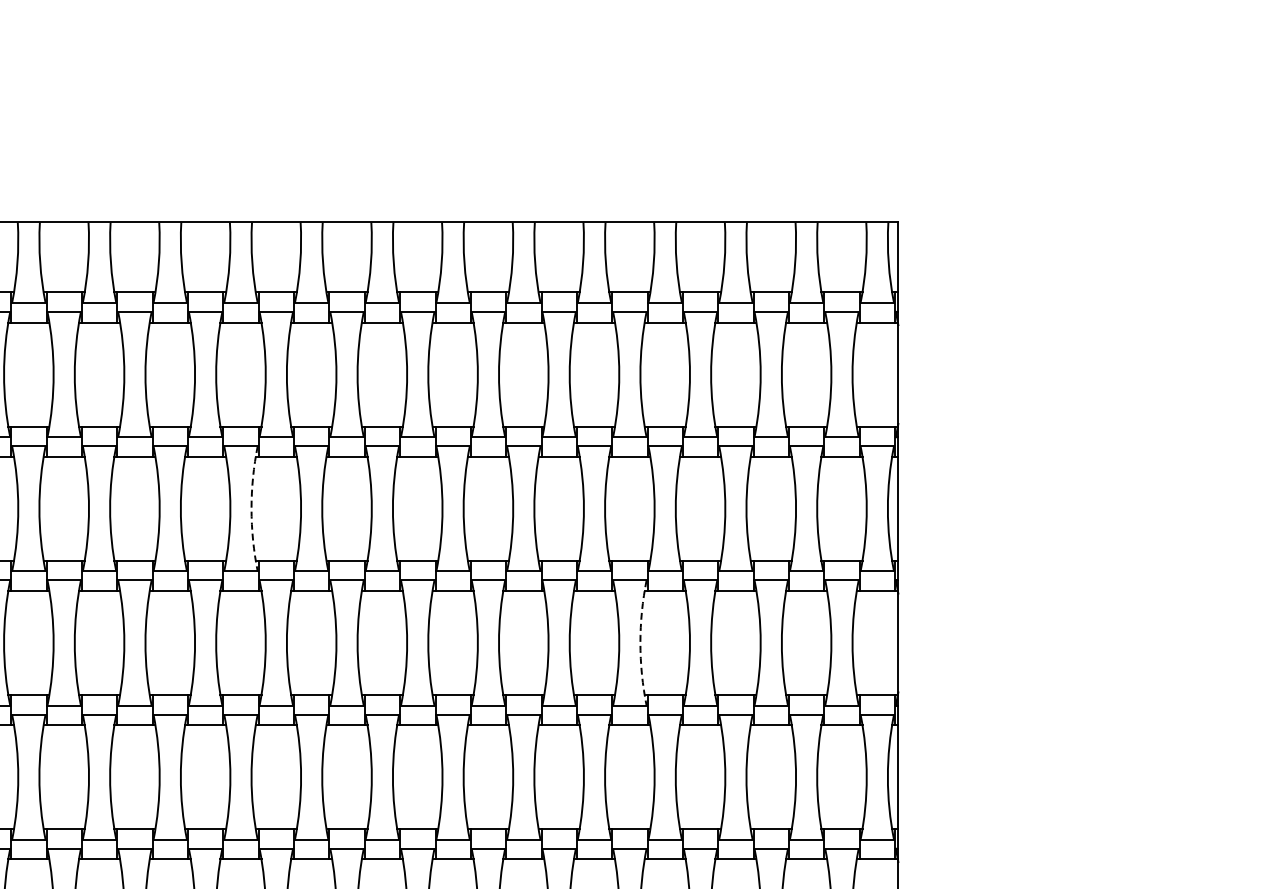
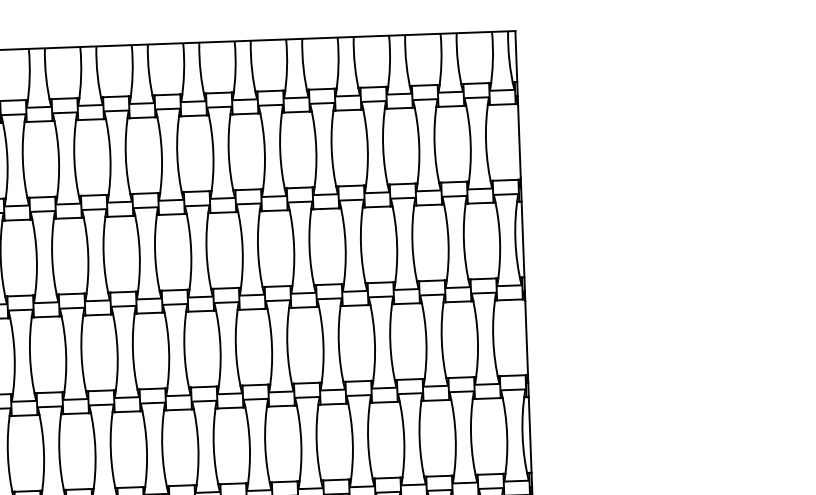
arc: (251, 508) -> (52, 256), dashed -> solid
arc: (640, 642) -> (338, 343), dashed -> solid

